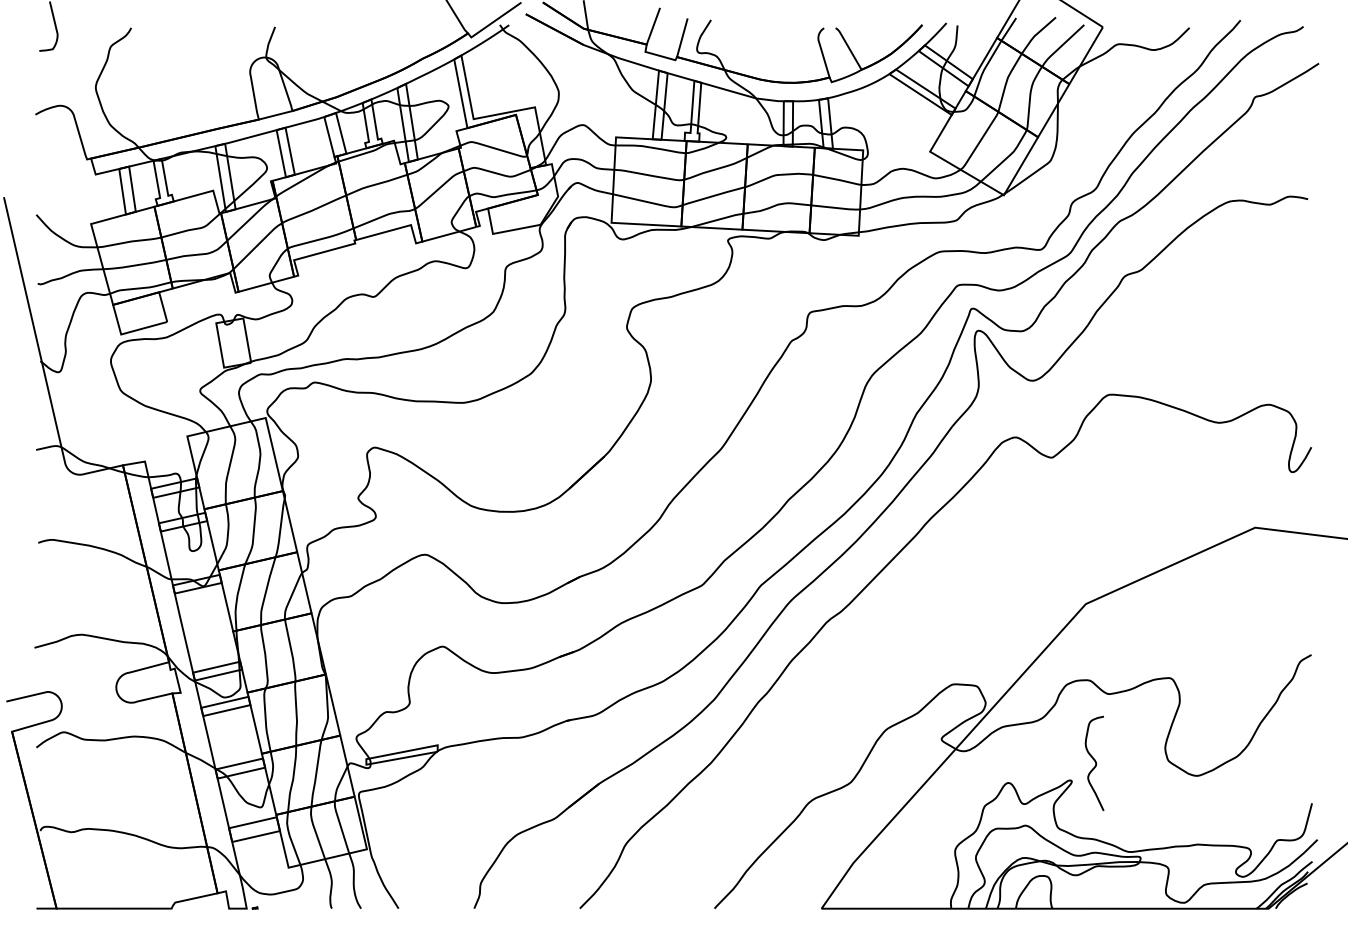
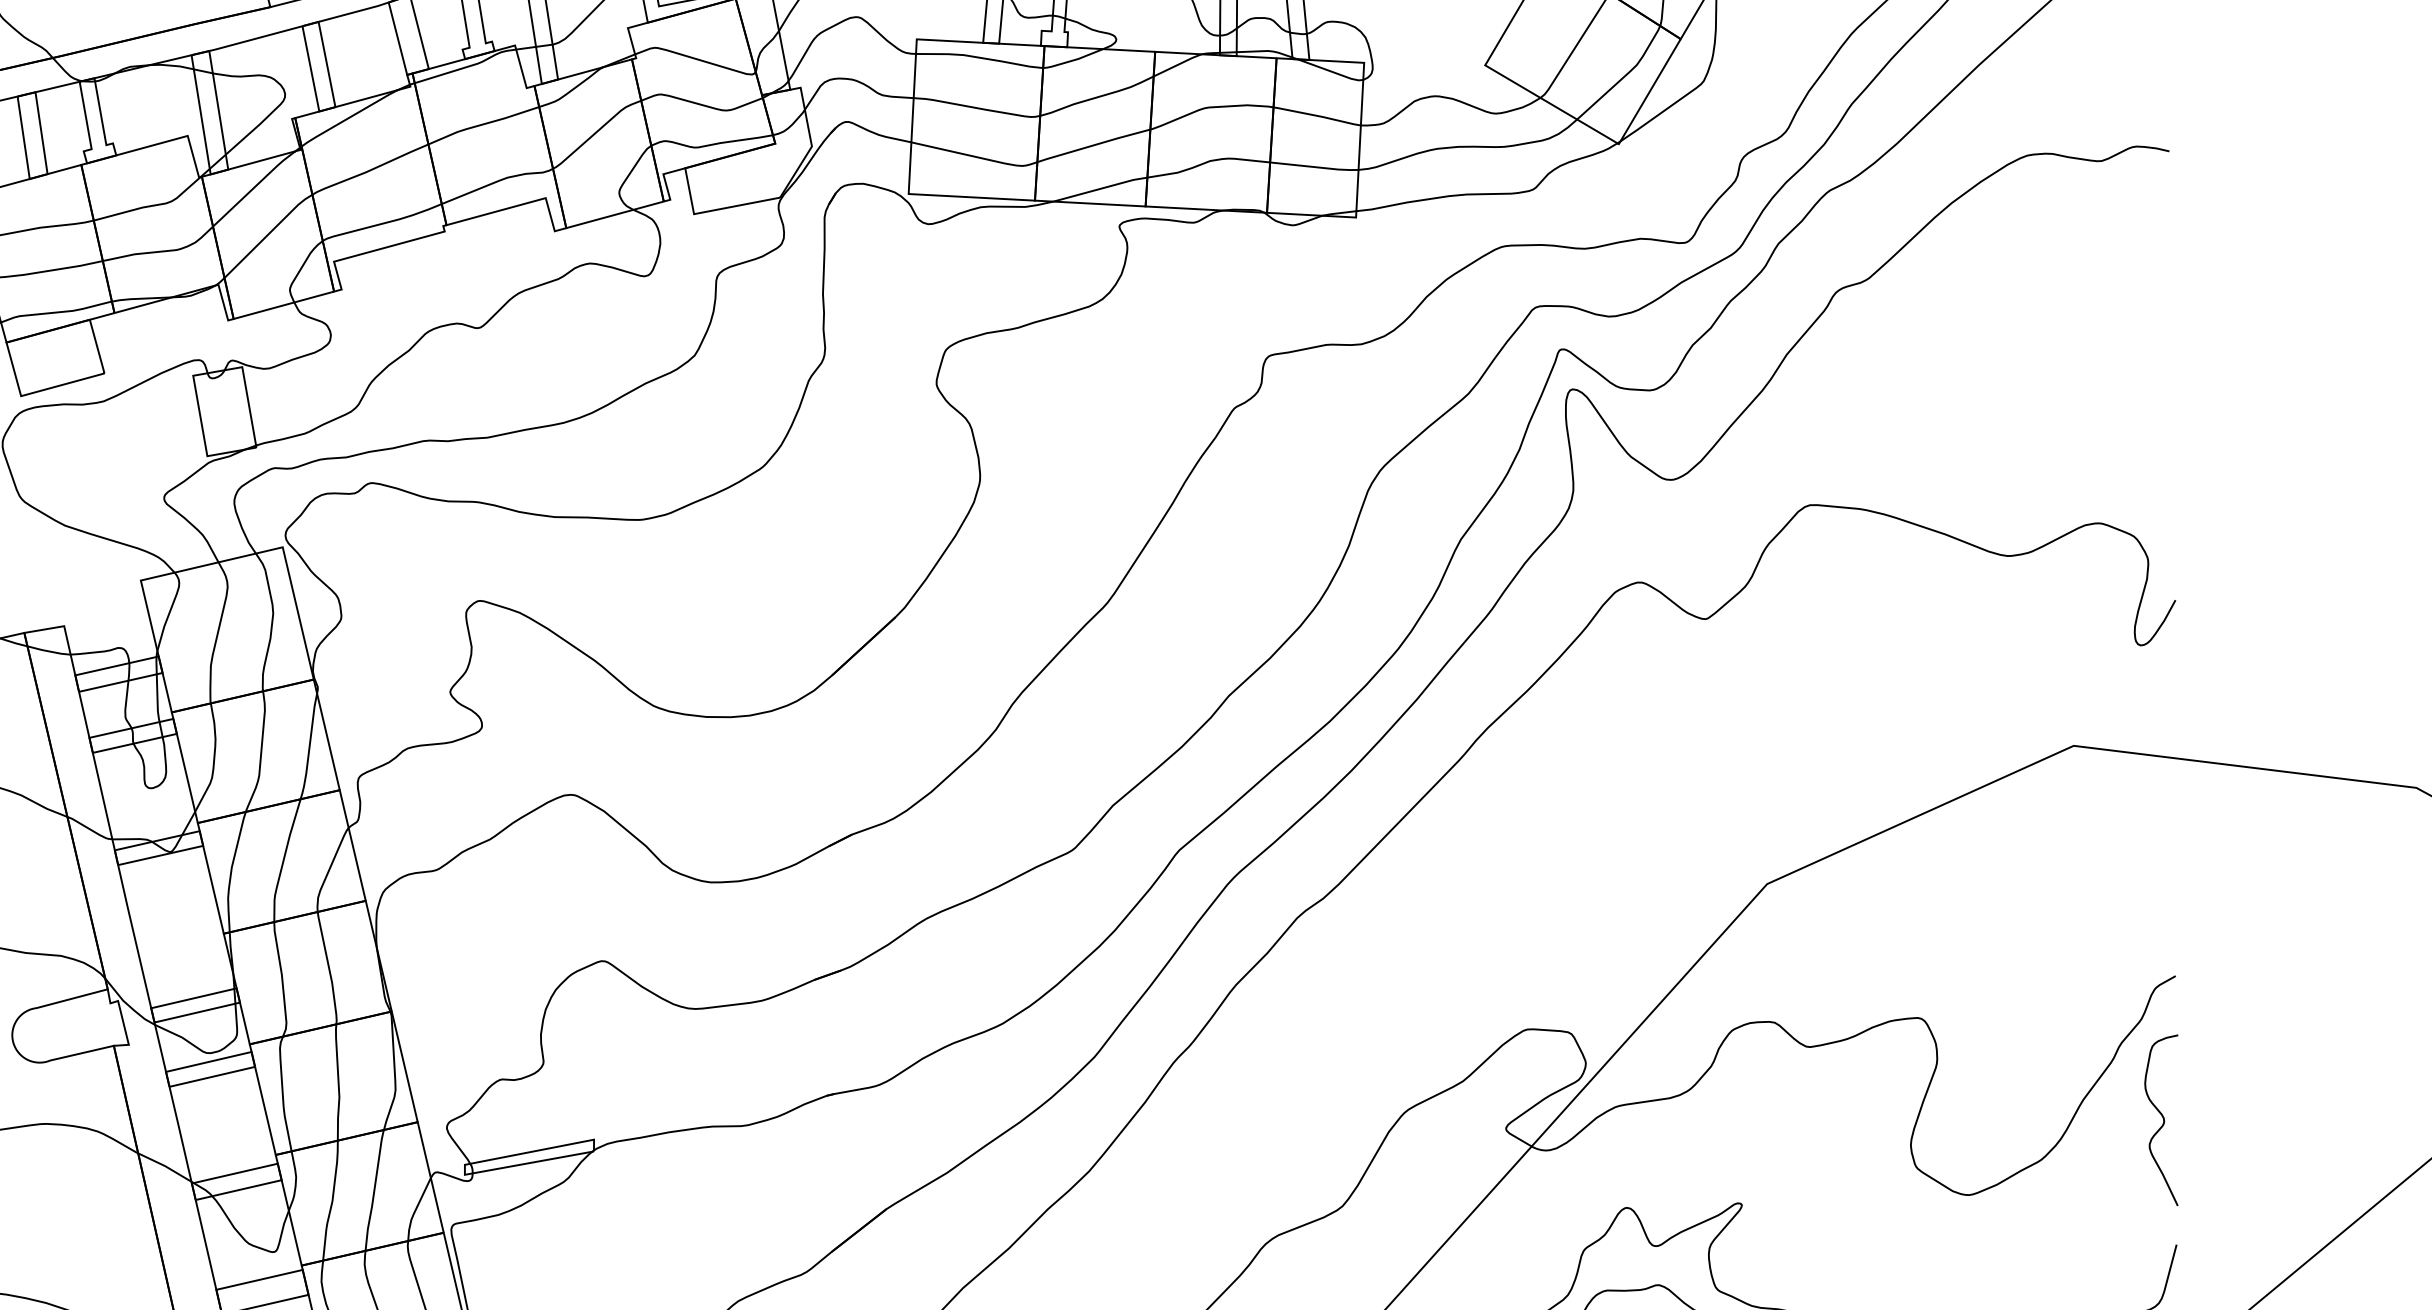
curve: (1094, 761) -> (2161, 1116), moved

